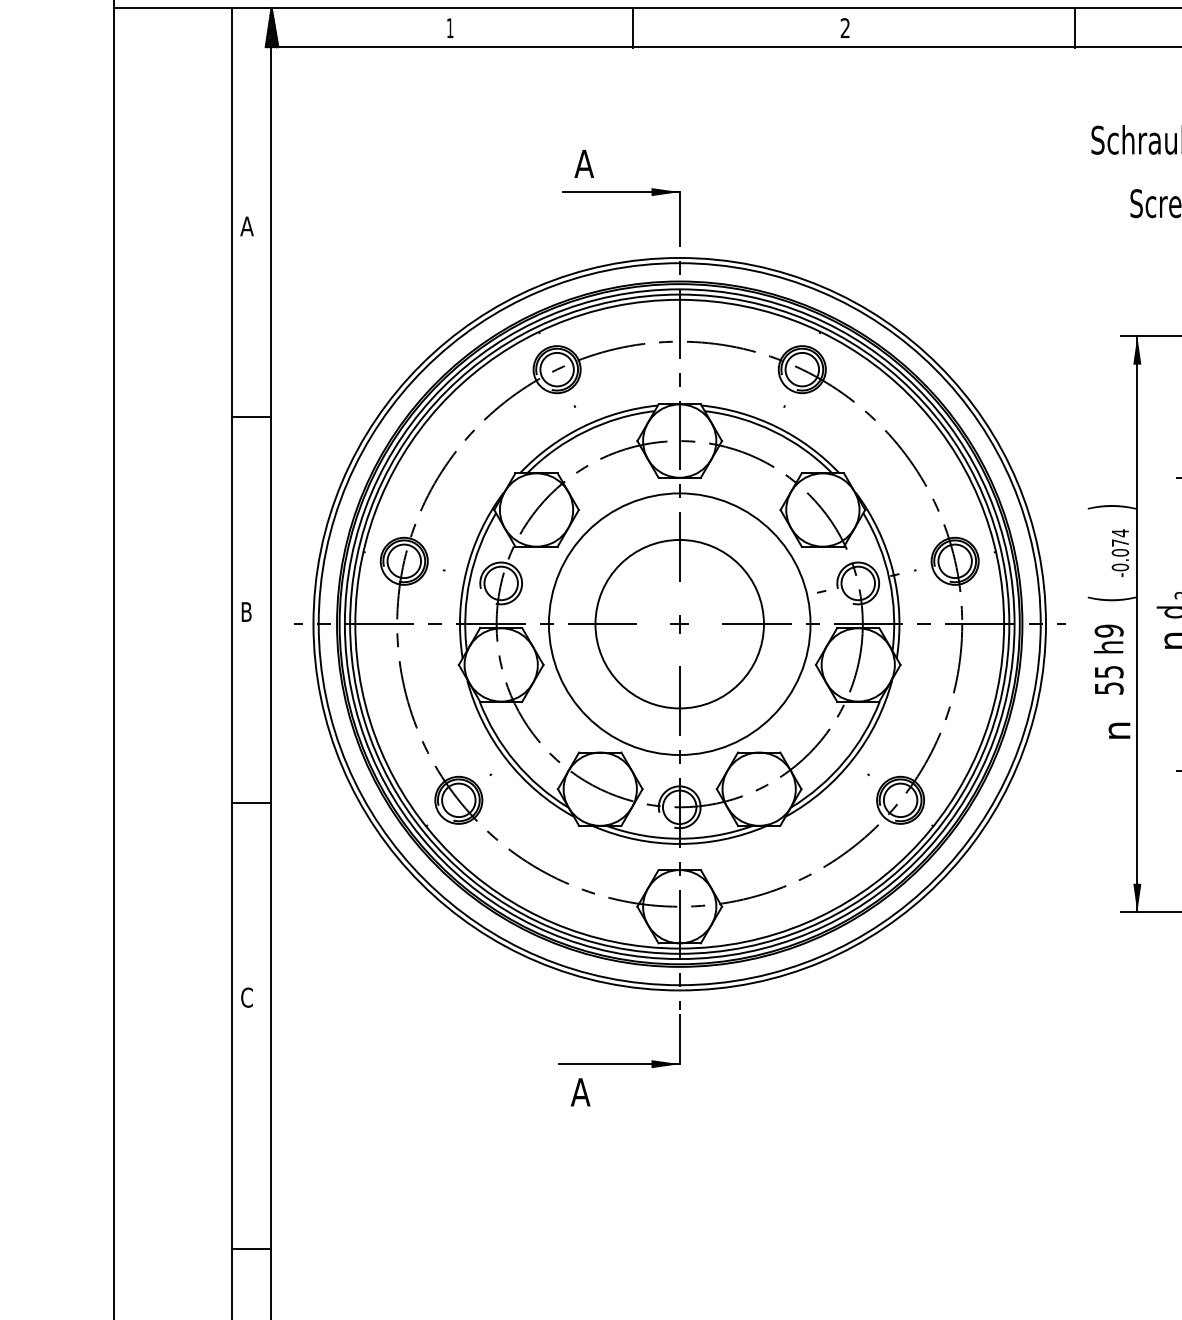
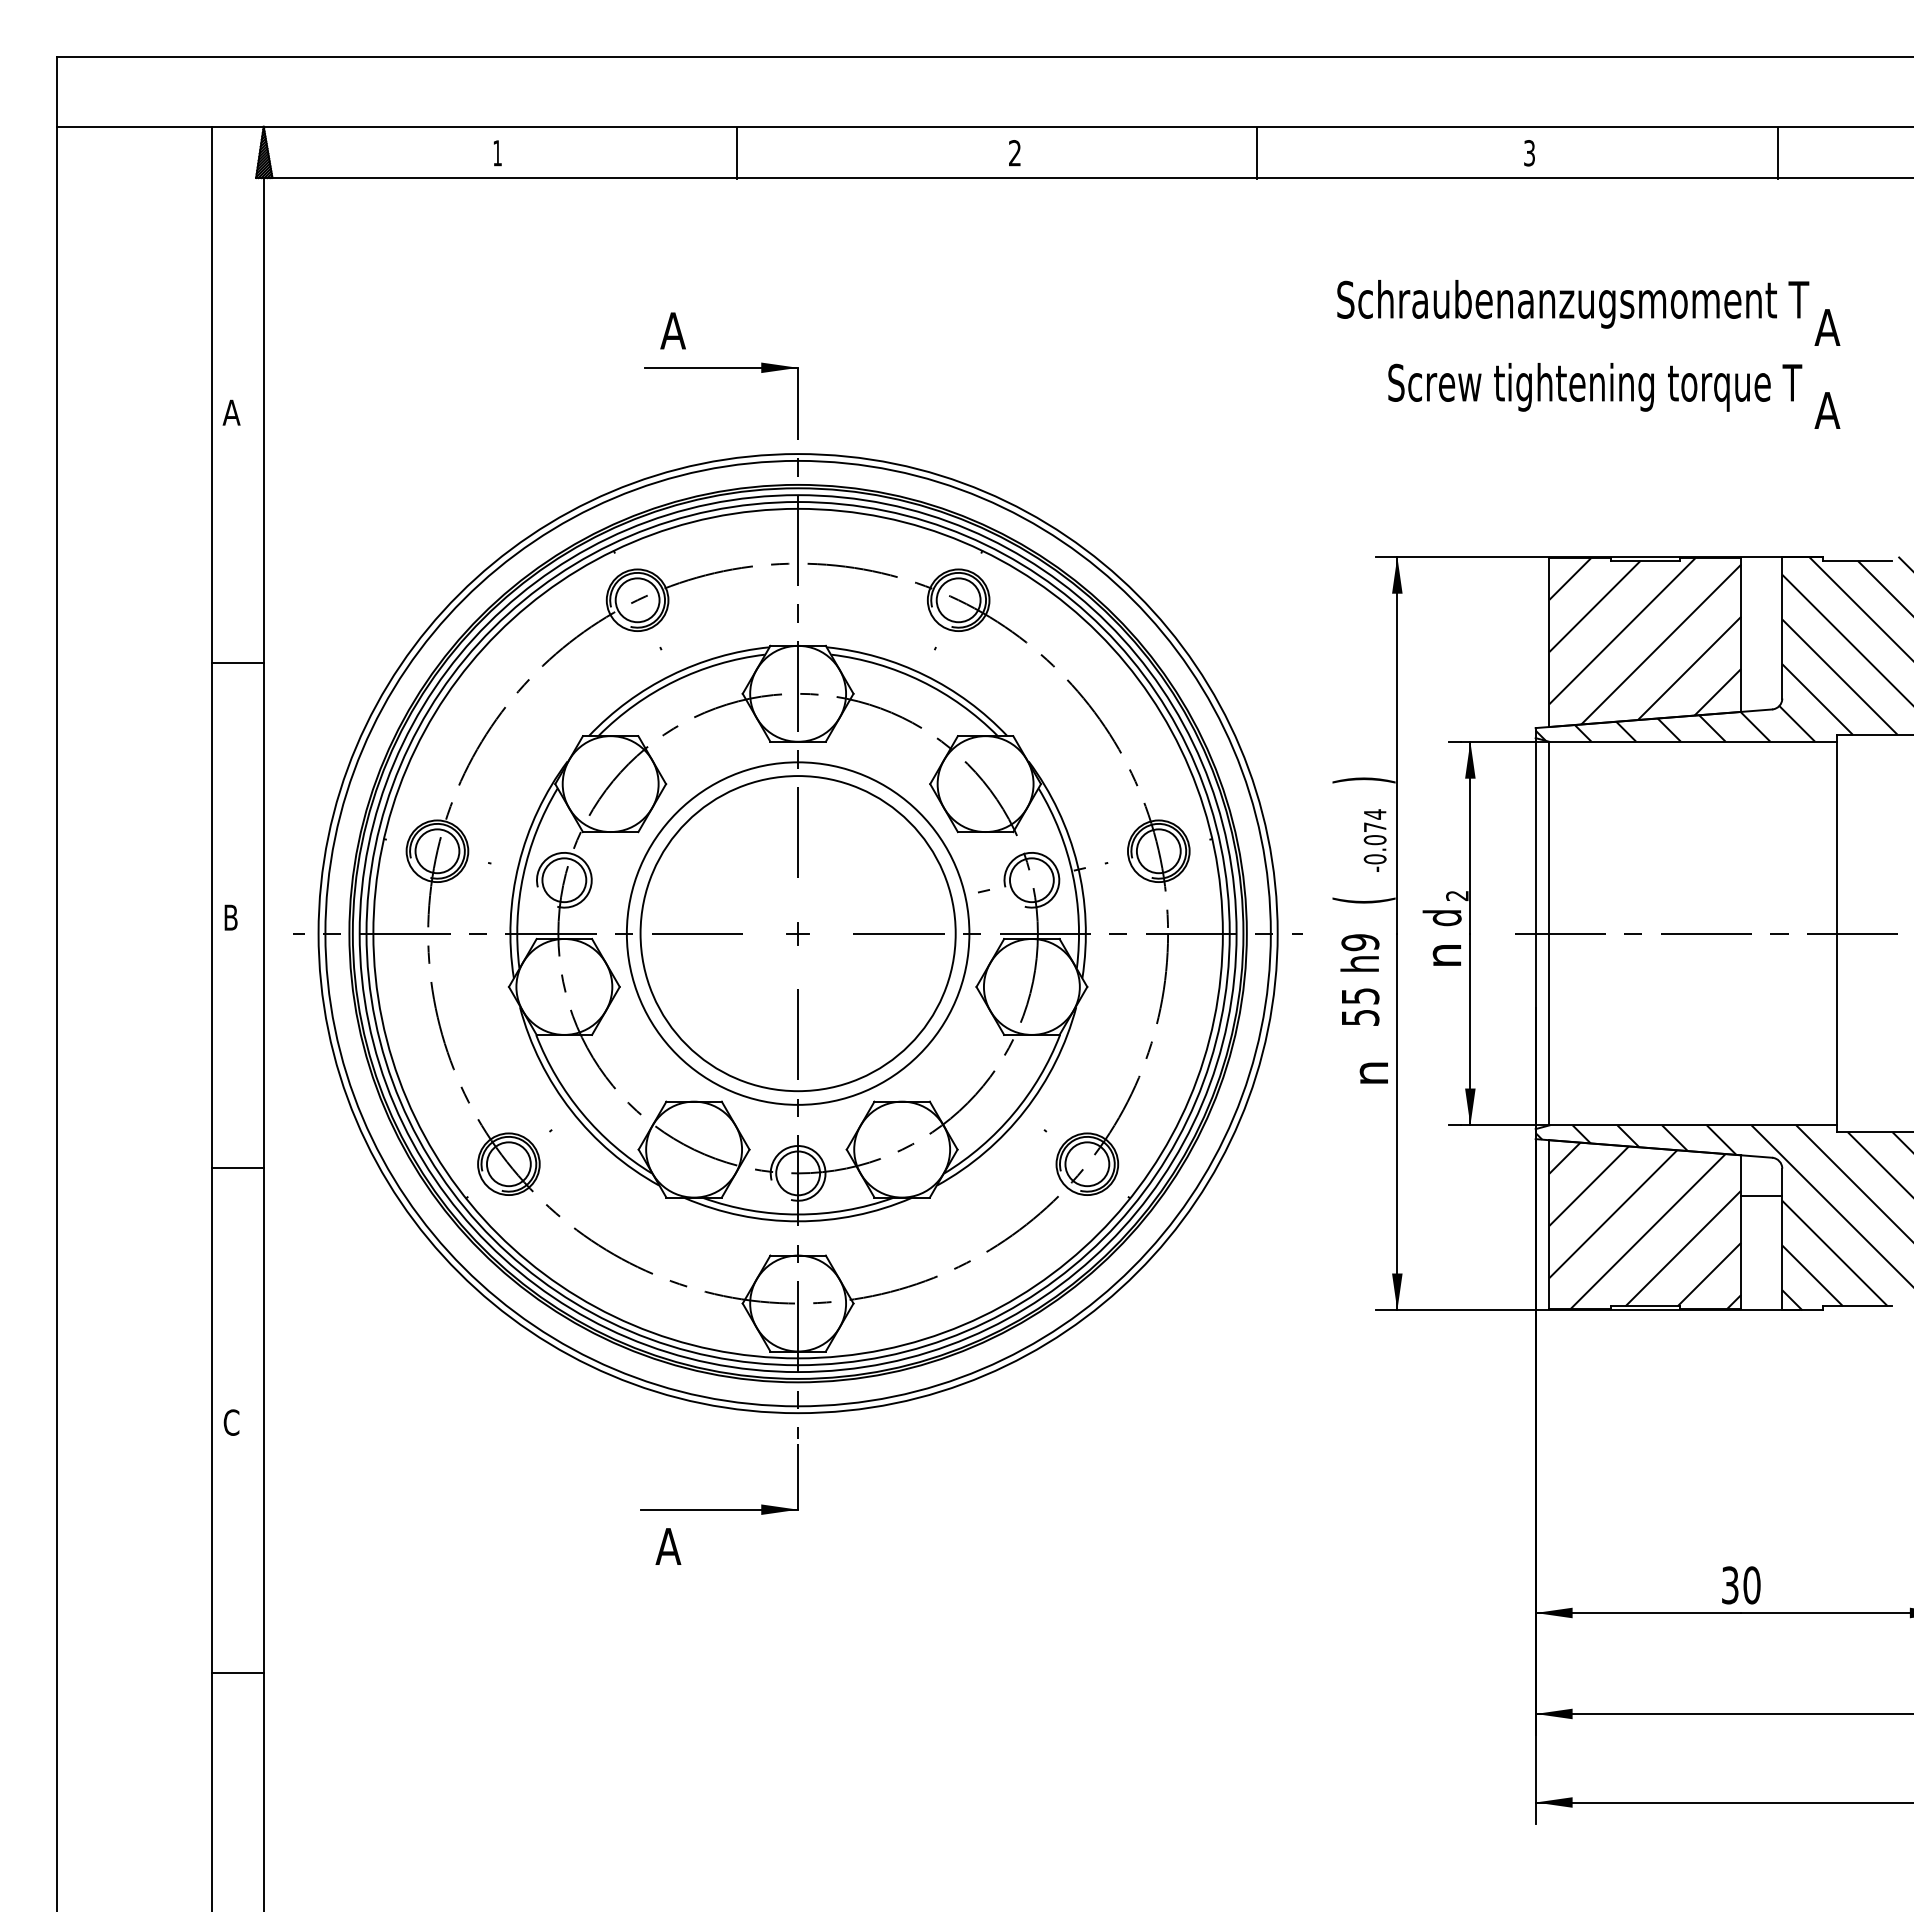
line: (1075, 28) -> (1257, 153), moved
circle: (679, 624) -> (797, 933), size x1.43
line: (251, 1248) -> (237, 1672), moved

